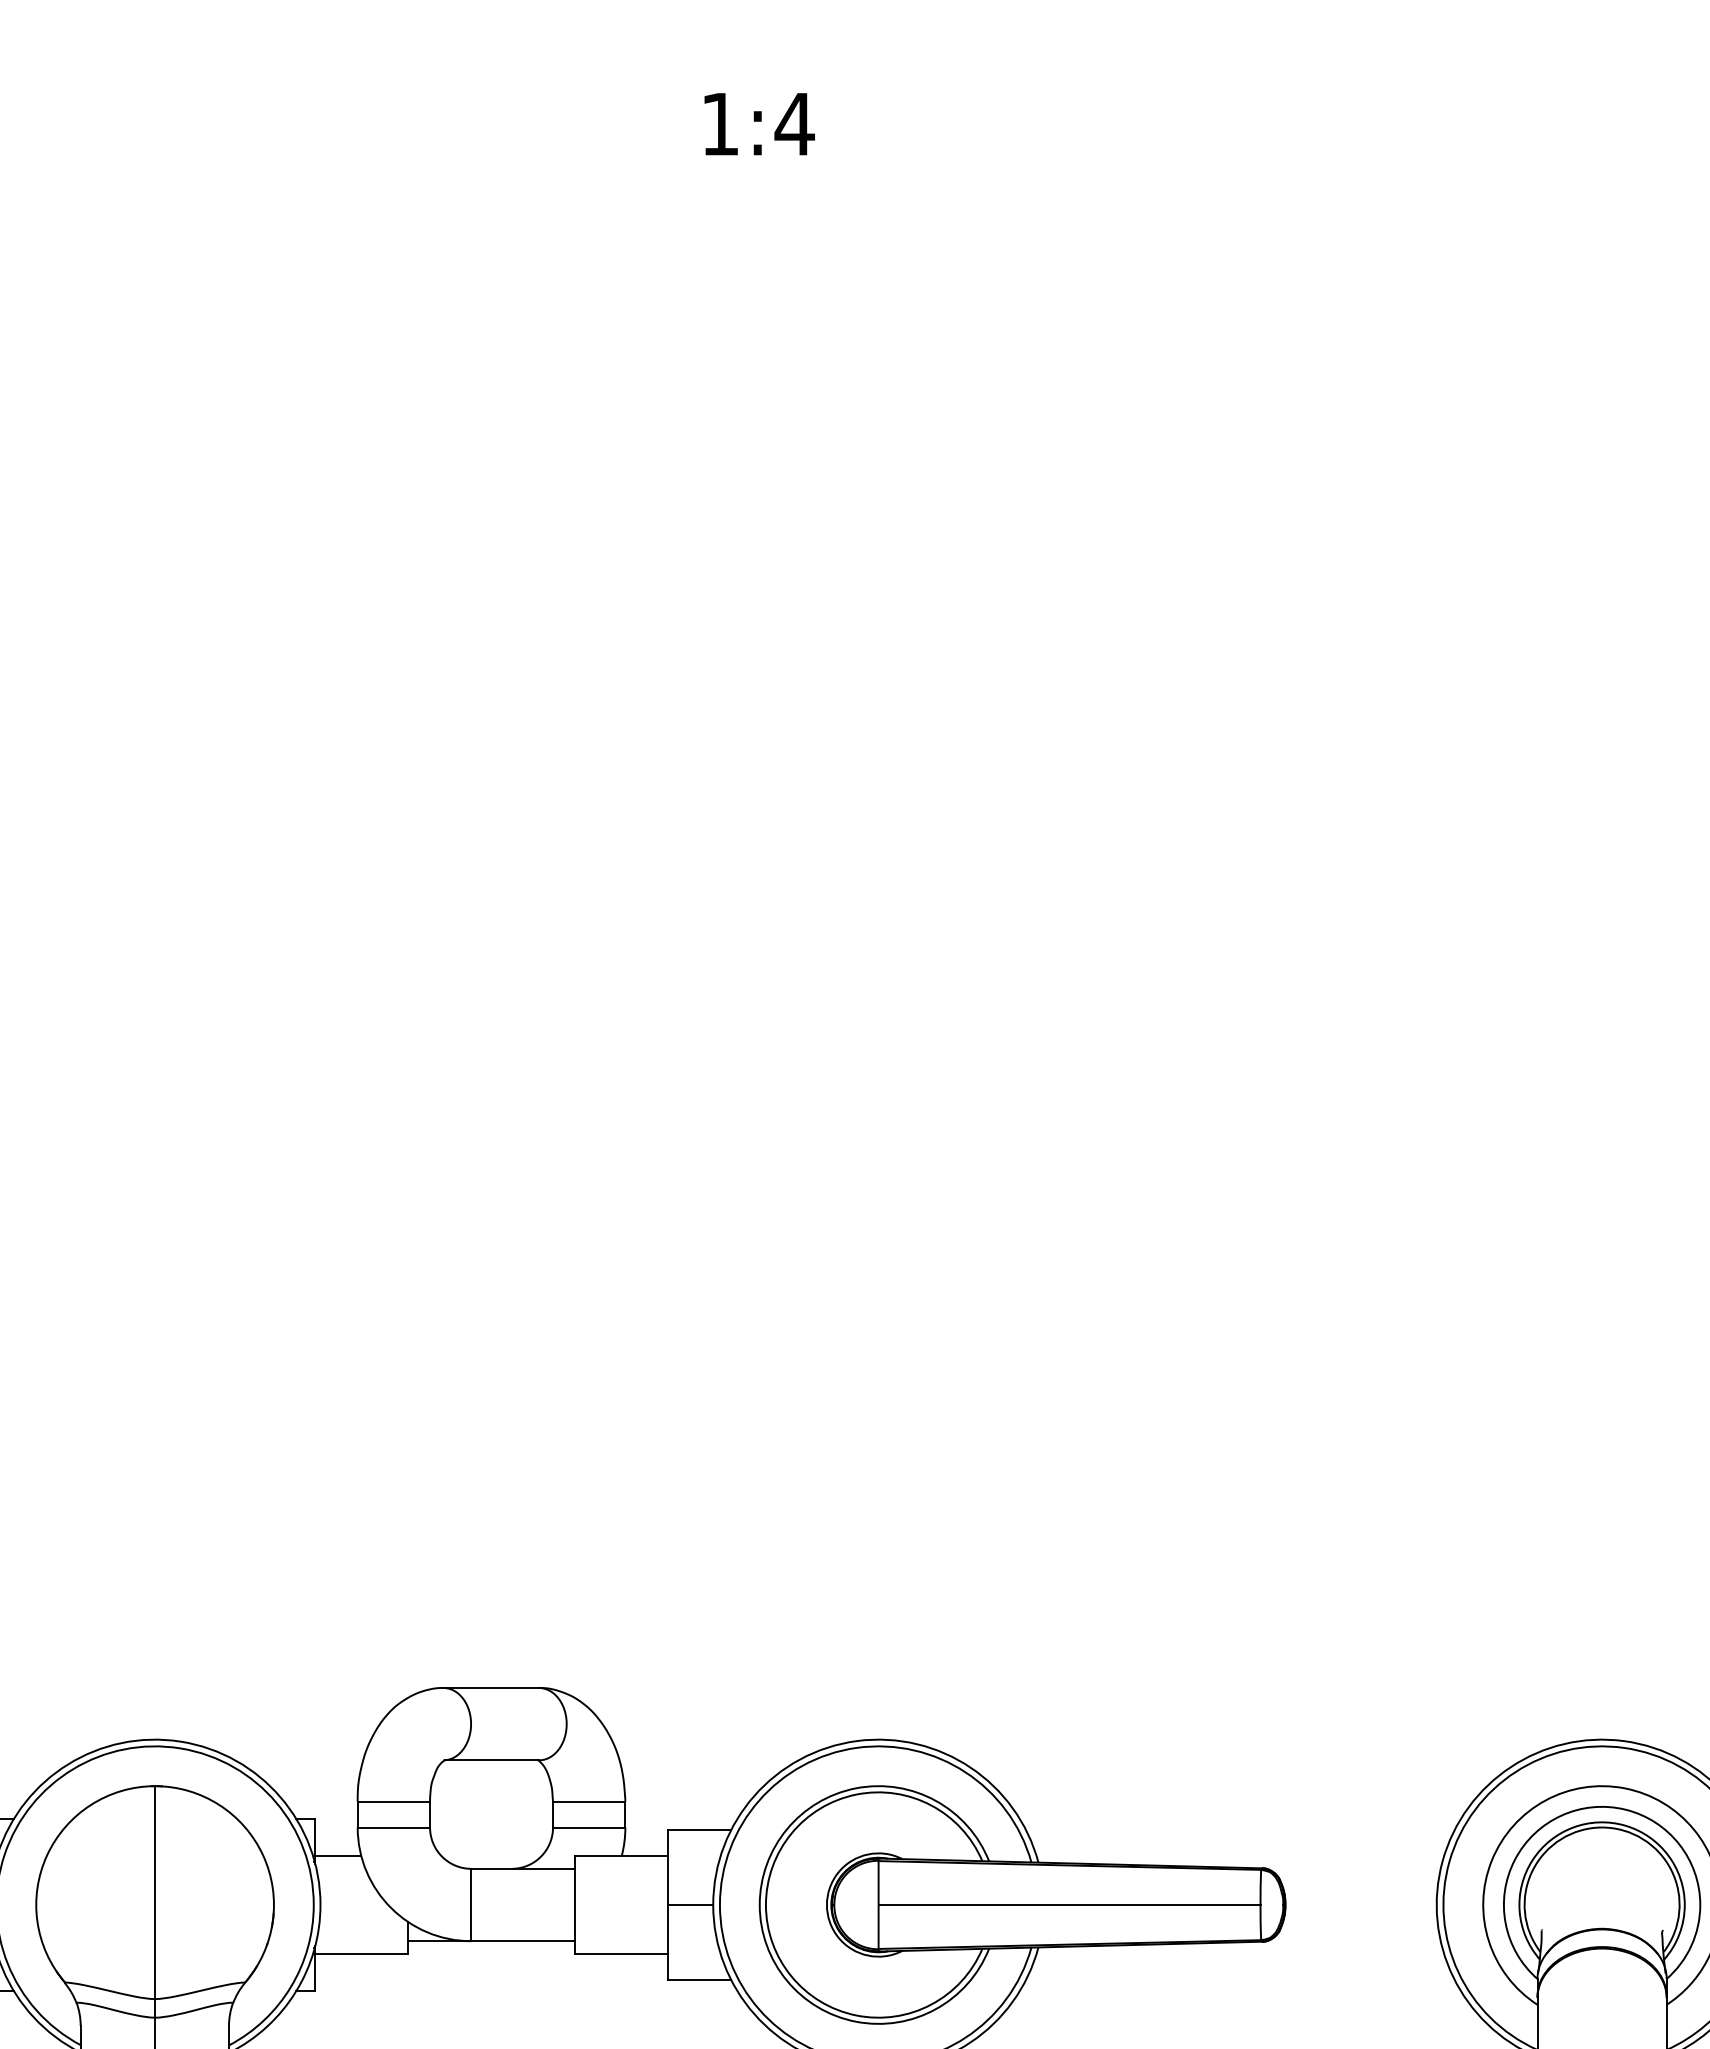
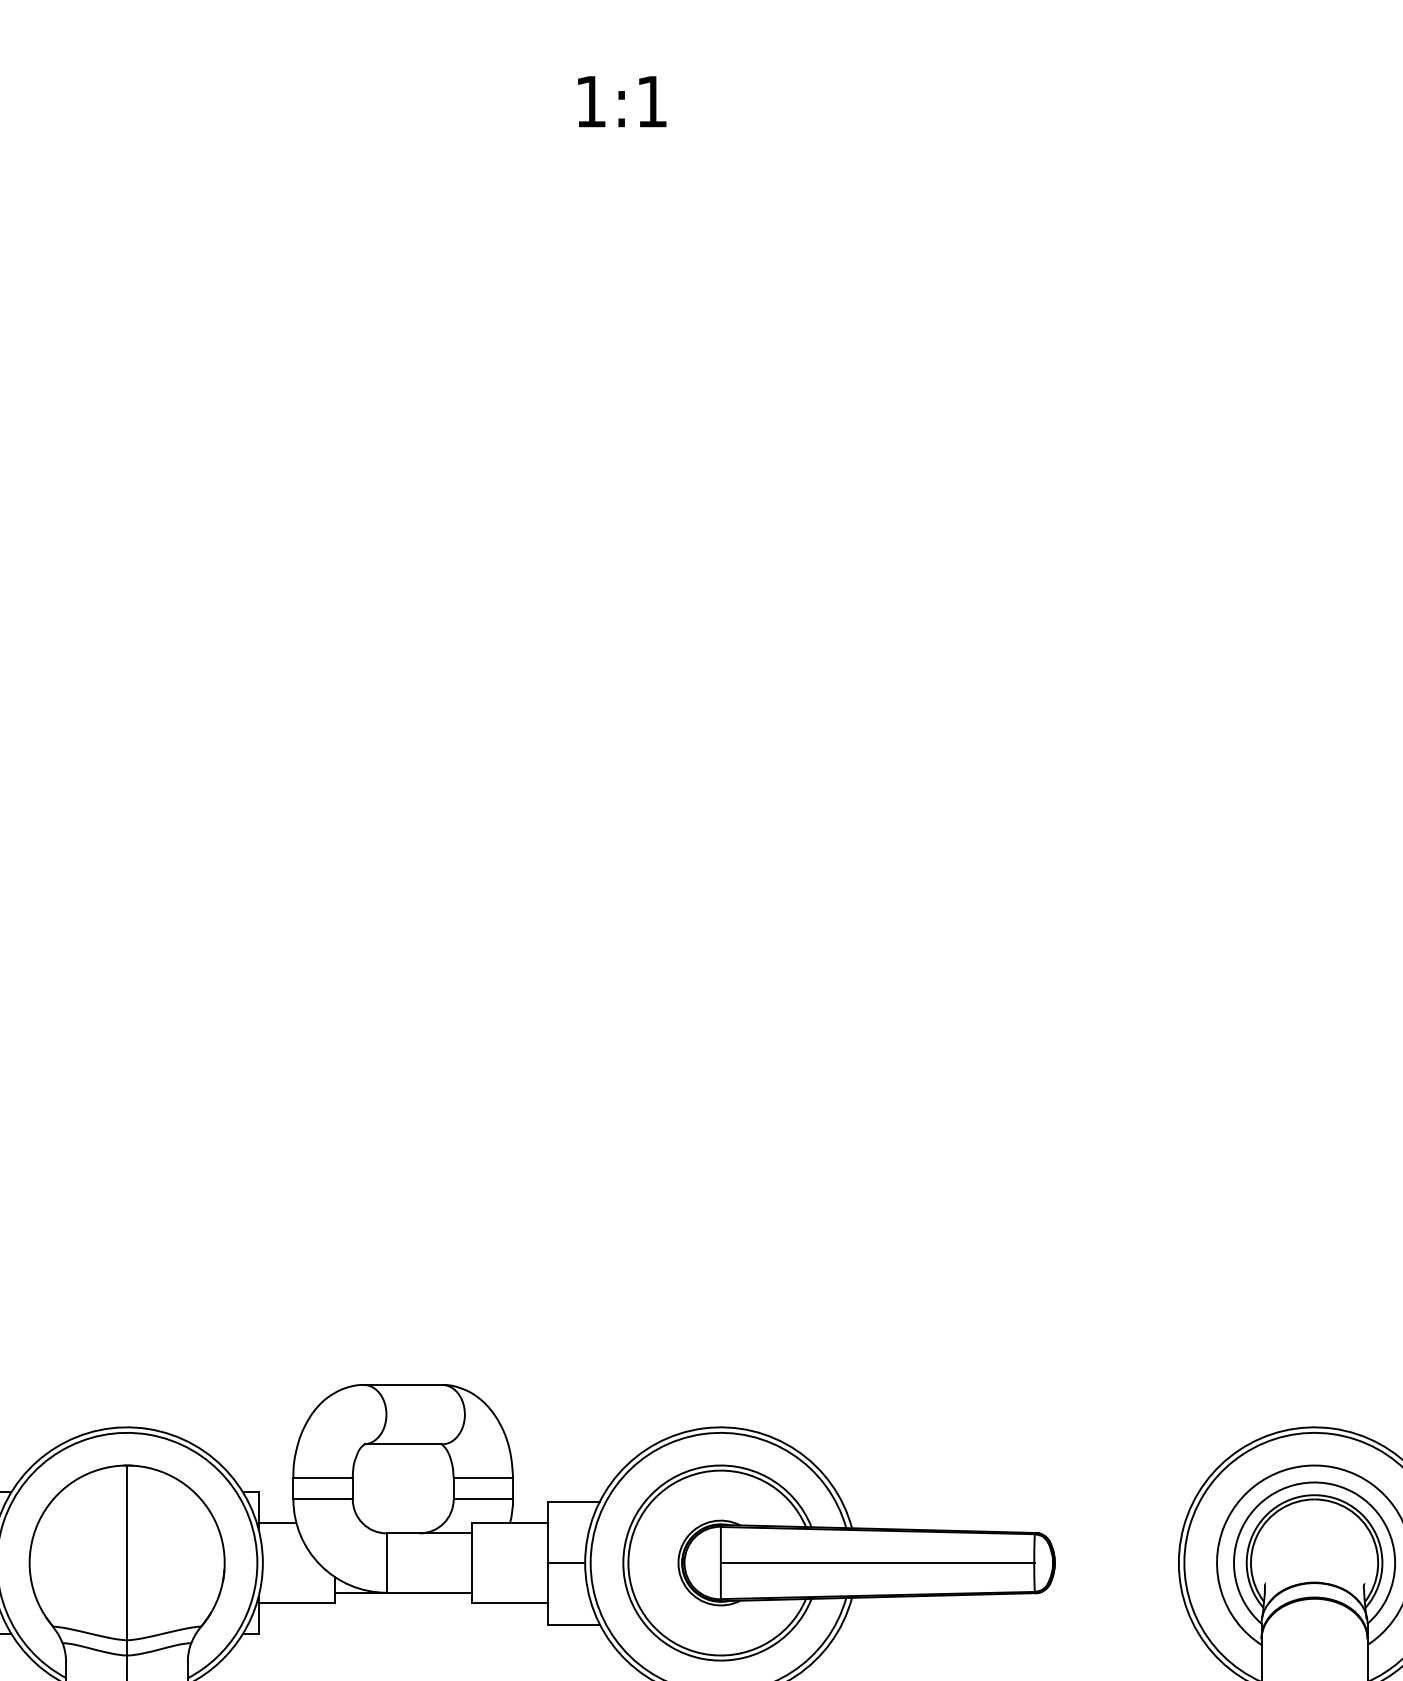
text: (794, 124) -> (651, 101), 1:4 -> 1:1

